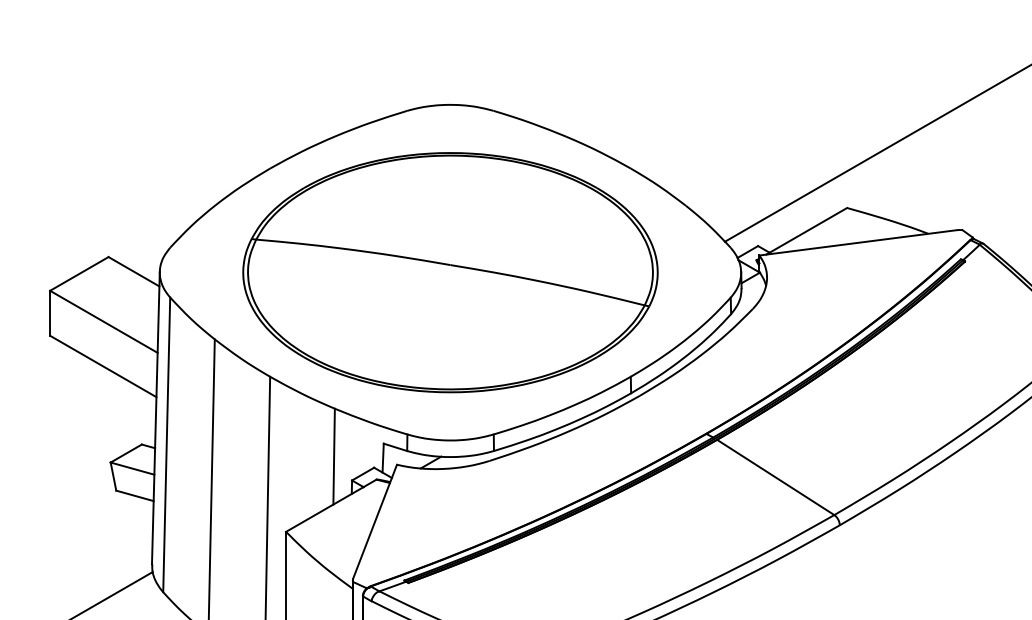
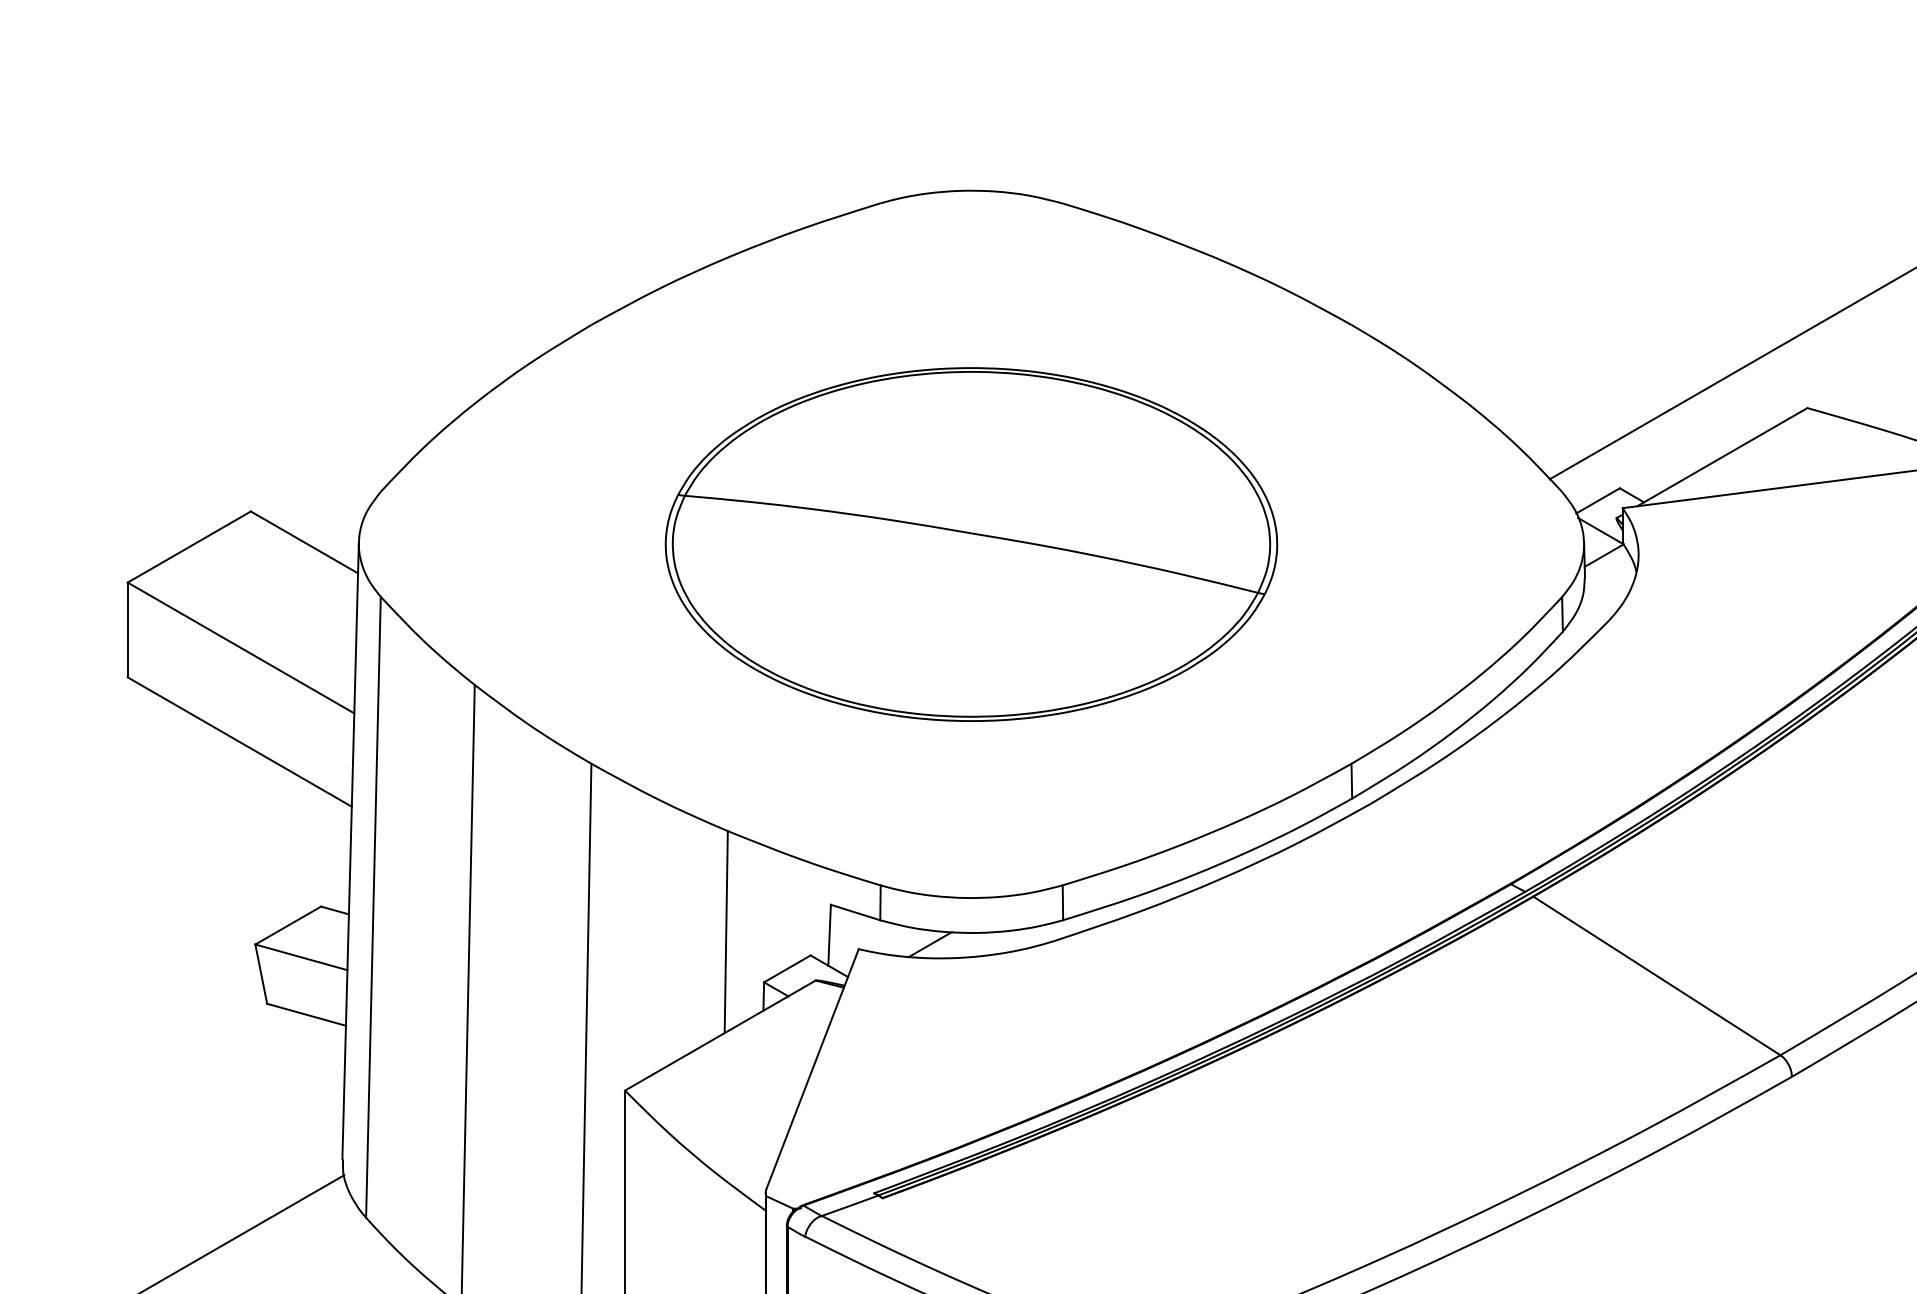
part: (450, 272) -> (971, 544), size x0.7

